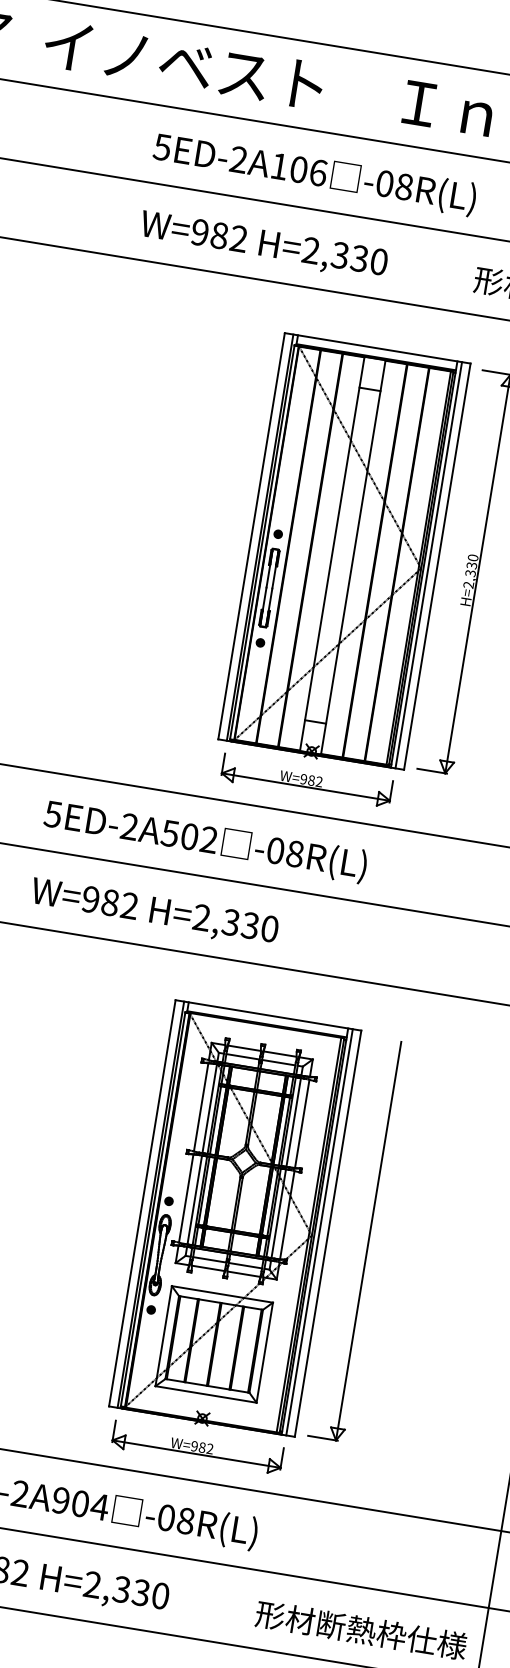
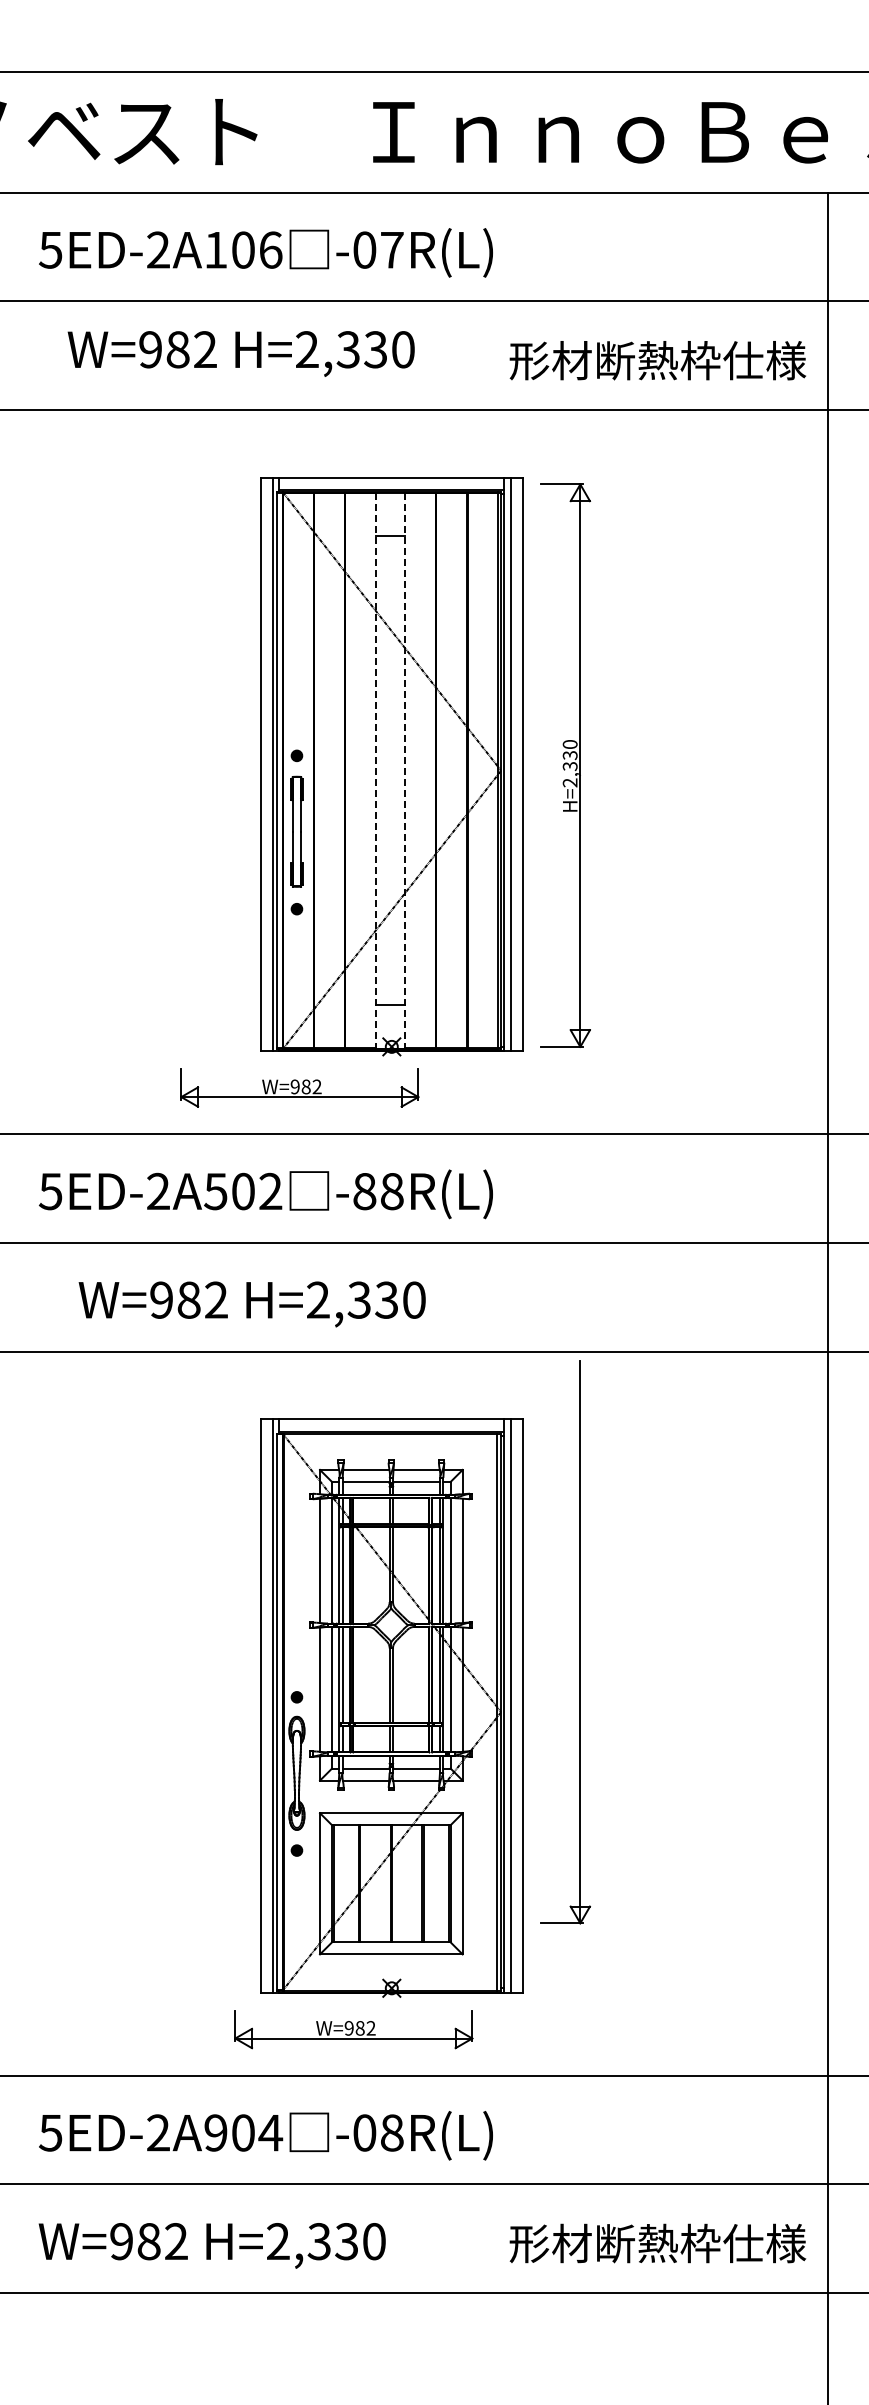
text: (404, 186) -> (392, 249), -08R(L) -> -07R(L)
text: (263, 245) -> (240, 353), moved
line: (332, 554) -> (375, 771), solid -> dashed
line: (353, 557) -> (405, 771), solid -> dashed
part: (306, 780) -> (299, 1087), moved
text: (275, 850) -> (364, 1191), -08R(L) -> -88R(L)
text: (154, 913) -> (251, 1304), moved
part: (368, 1241) -> (579, 1642), moved
part: (197, 1447) -> (353, 2029), moved

